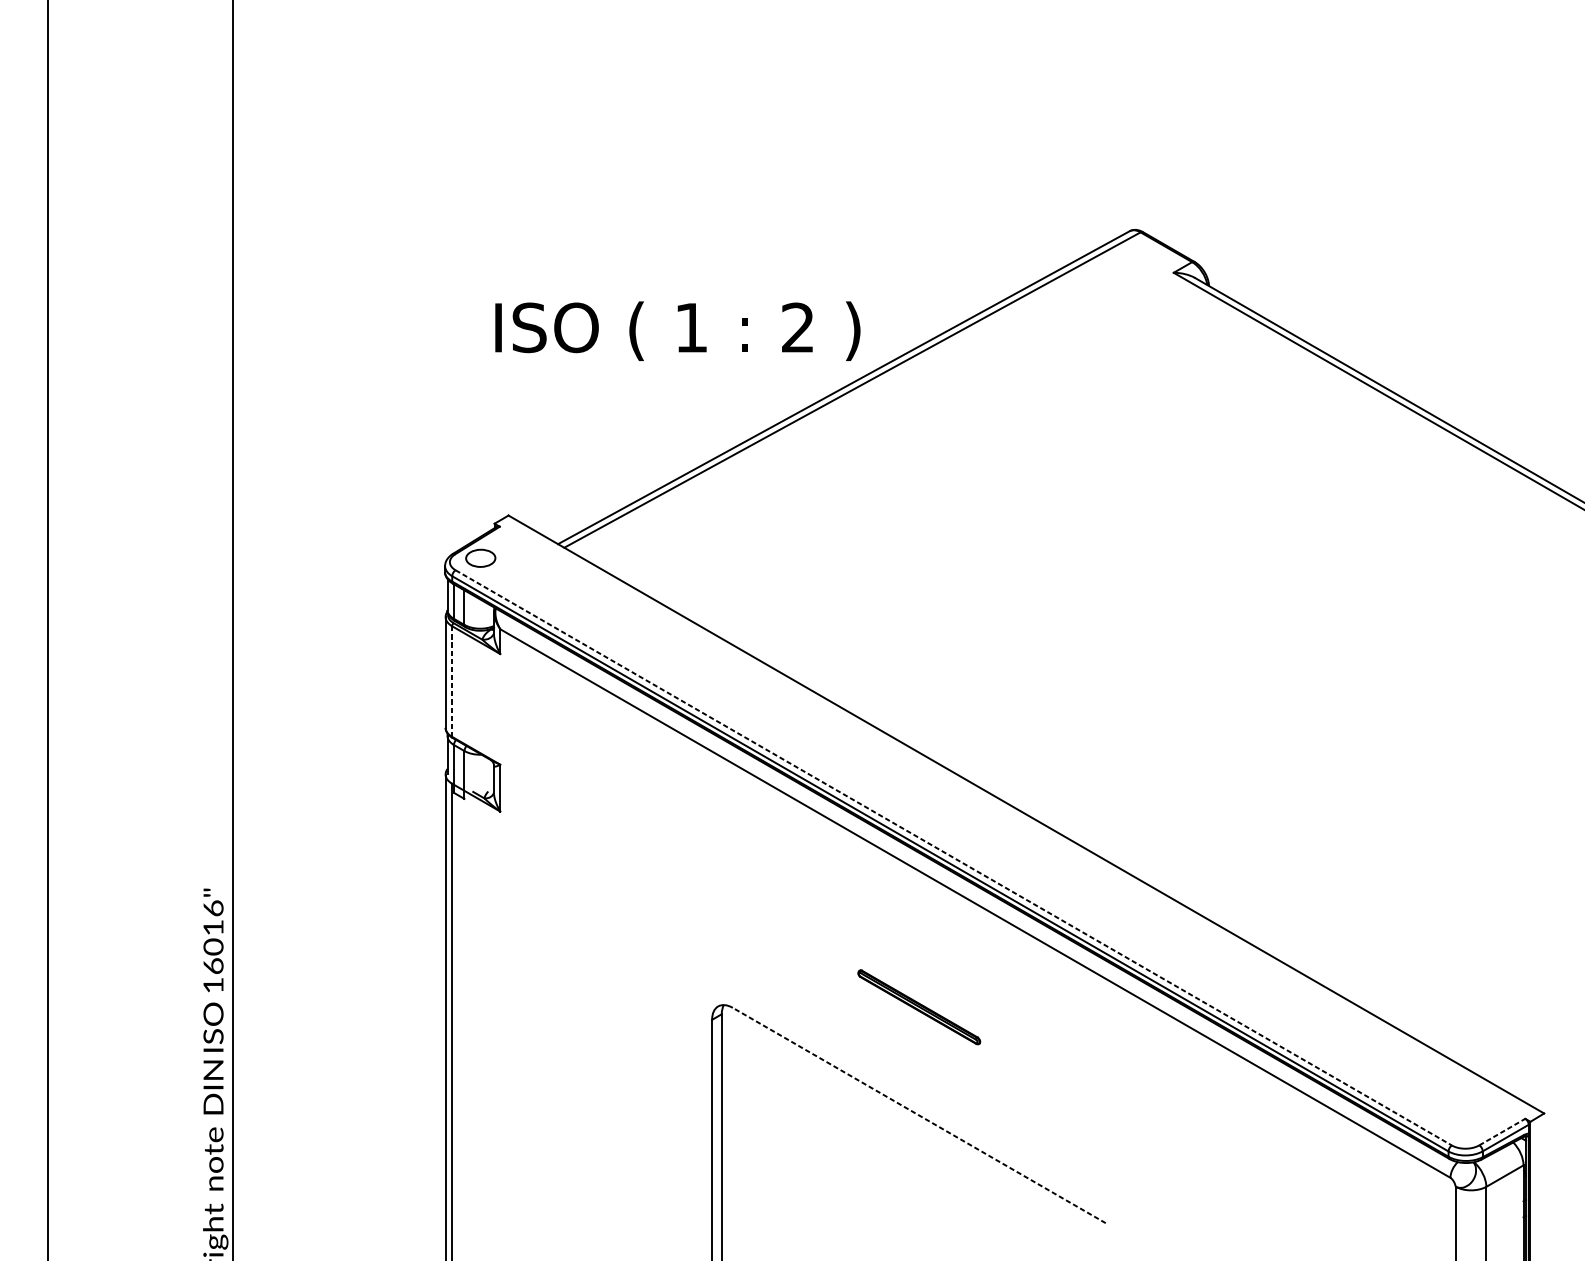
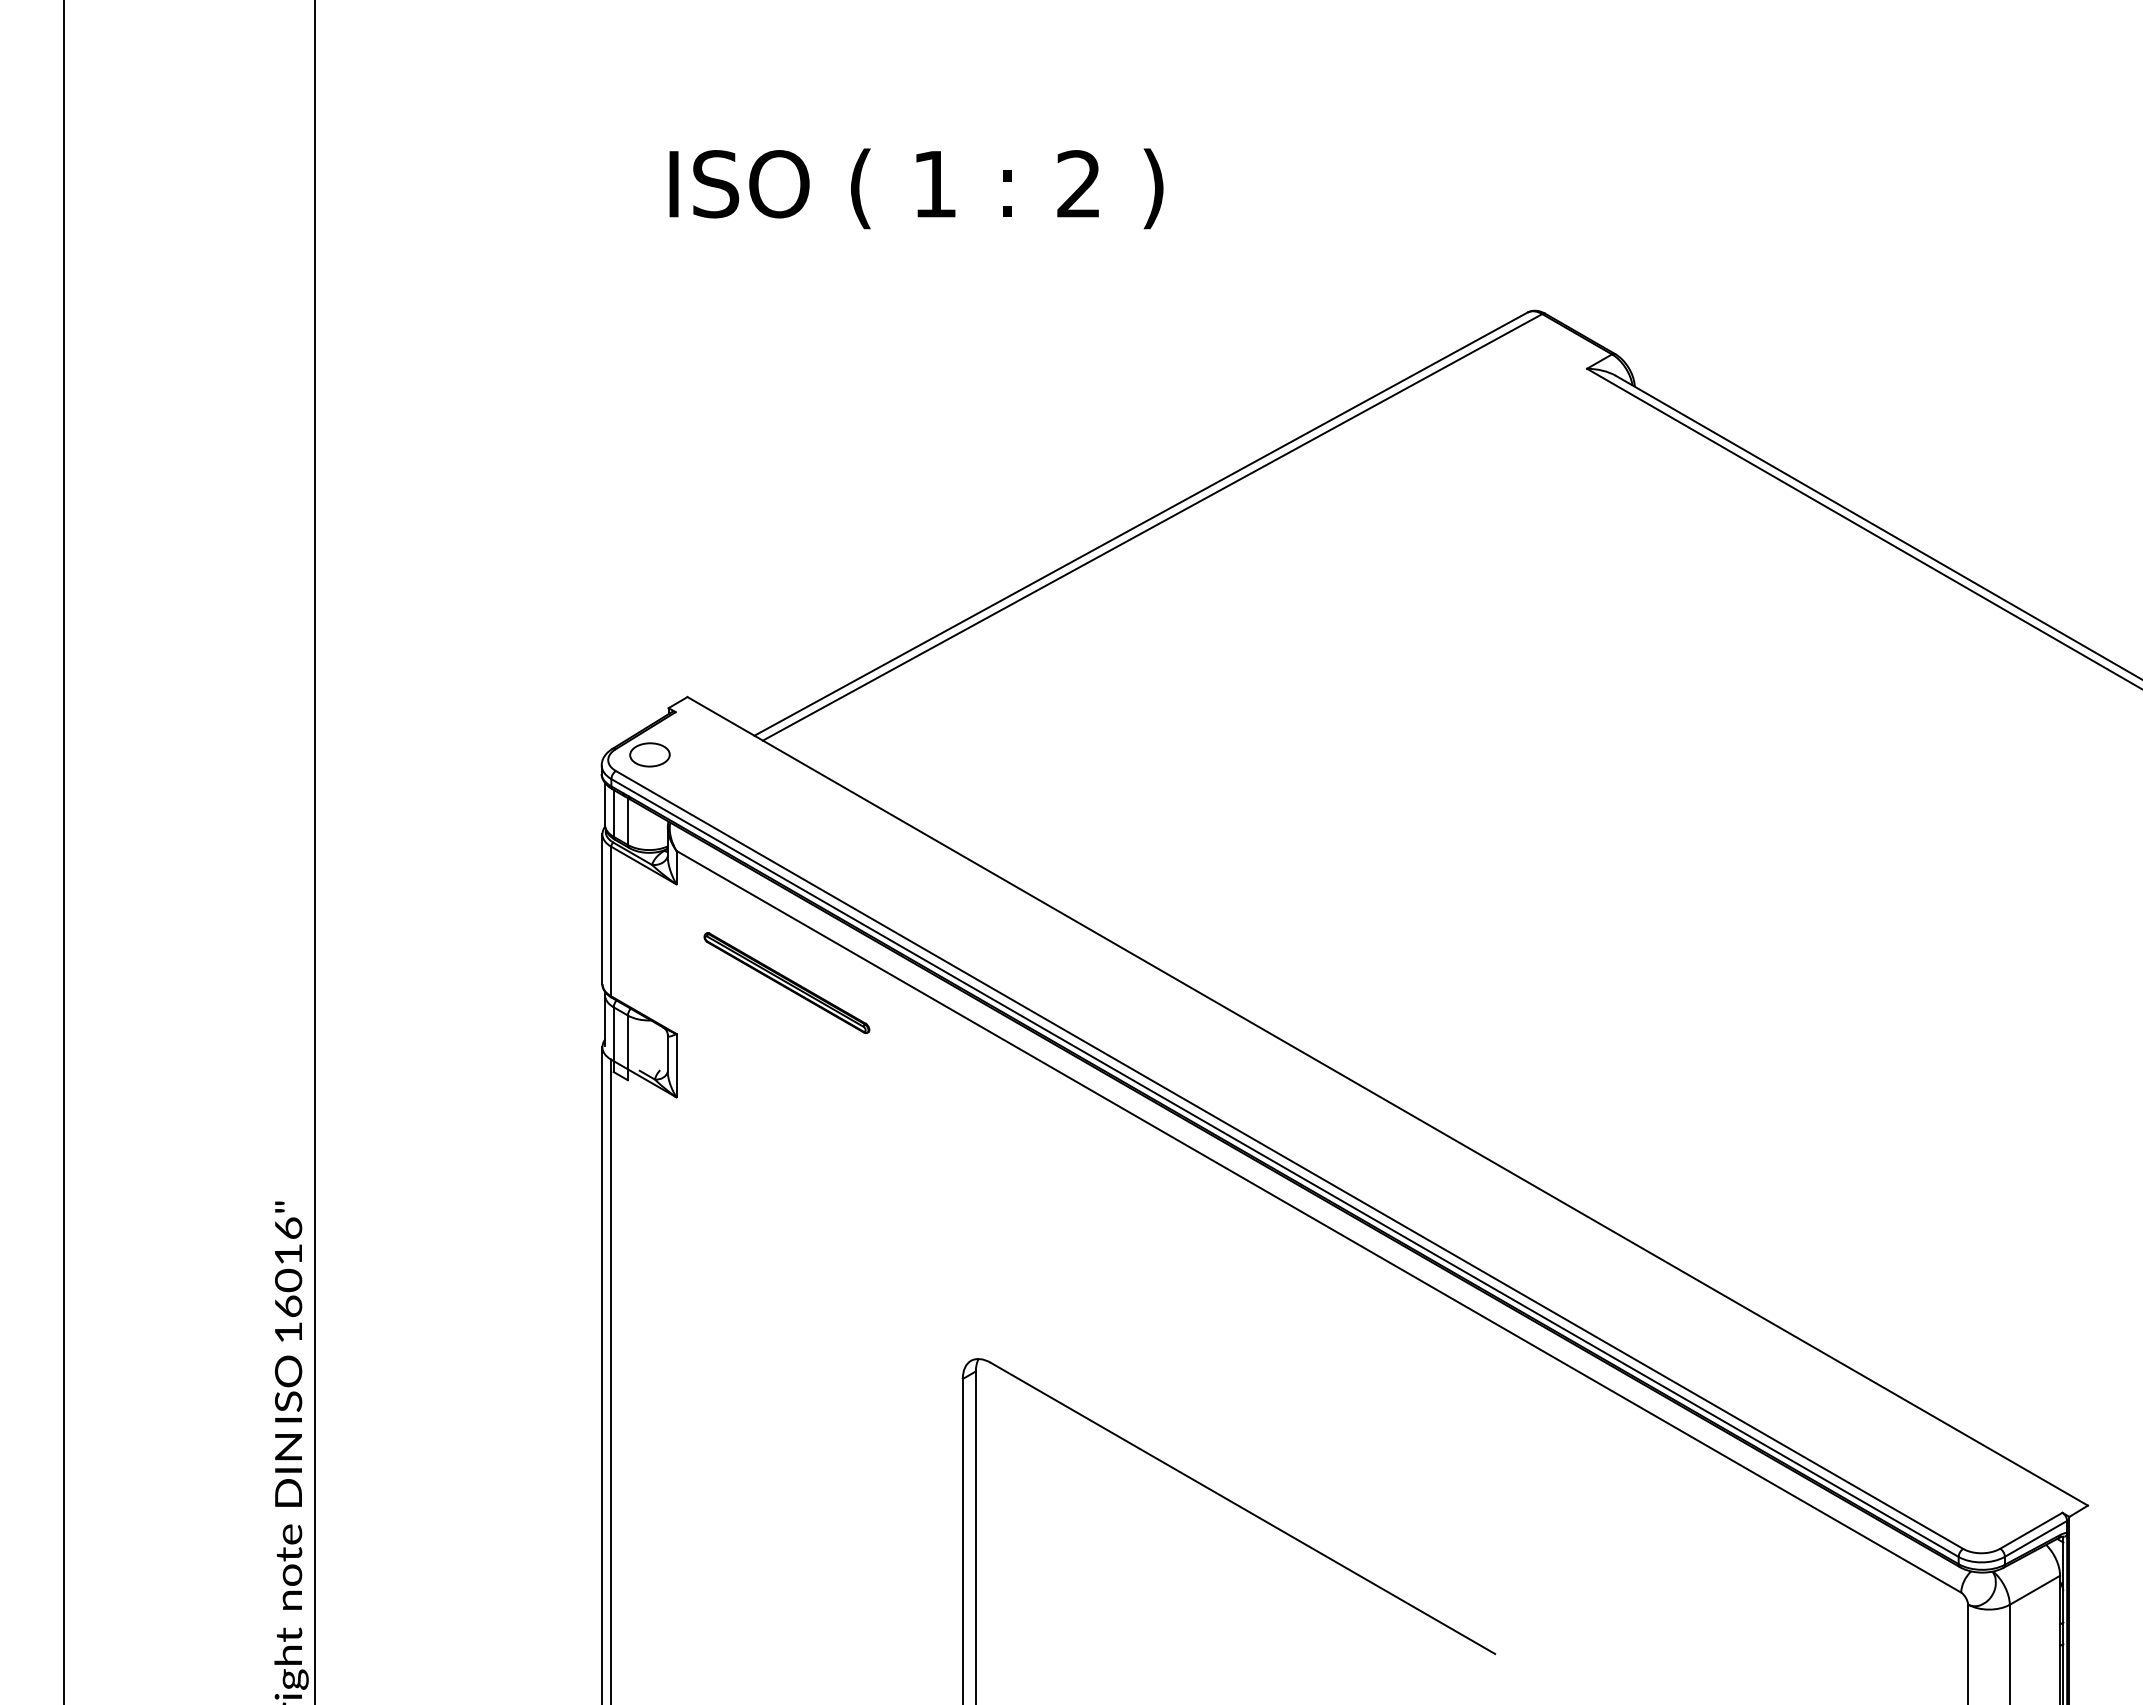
text: (677, 331) -> (916, 188), moved
line: (452, 681) -> (611, 921), dashed -> solid
line: (953, 857) -> (1289, 1159), dashed -> solid
part: (918, 1006) -> (786, 982), moved
line: (918, 1115) -> (1242, 1508), dashed -> solid
line: (1502, 1131) -> (2031, 1530), dashed -> solid

